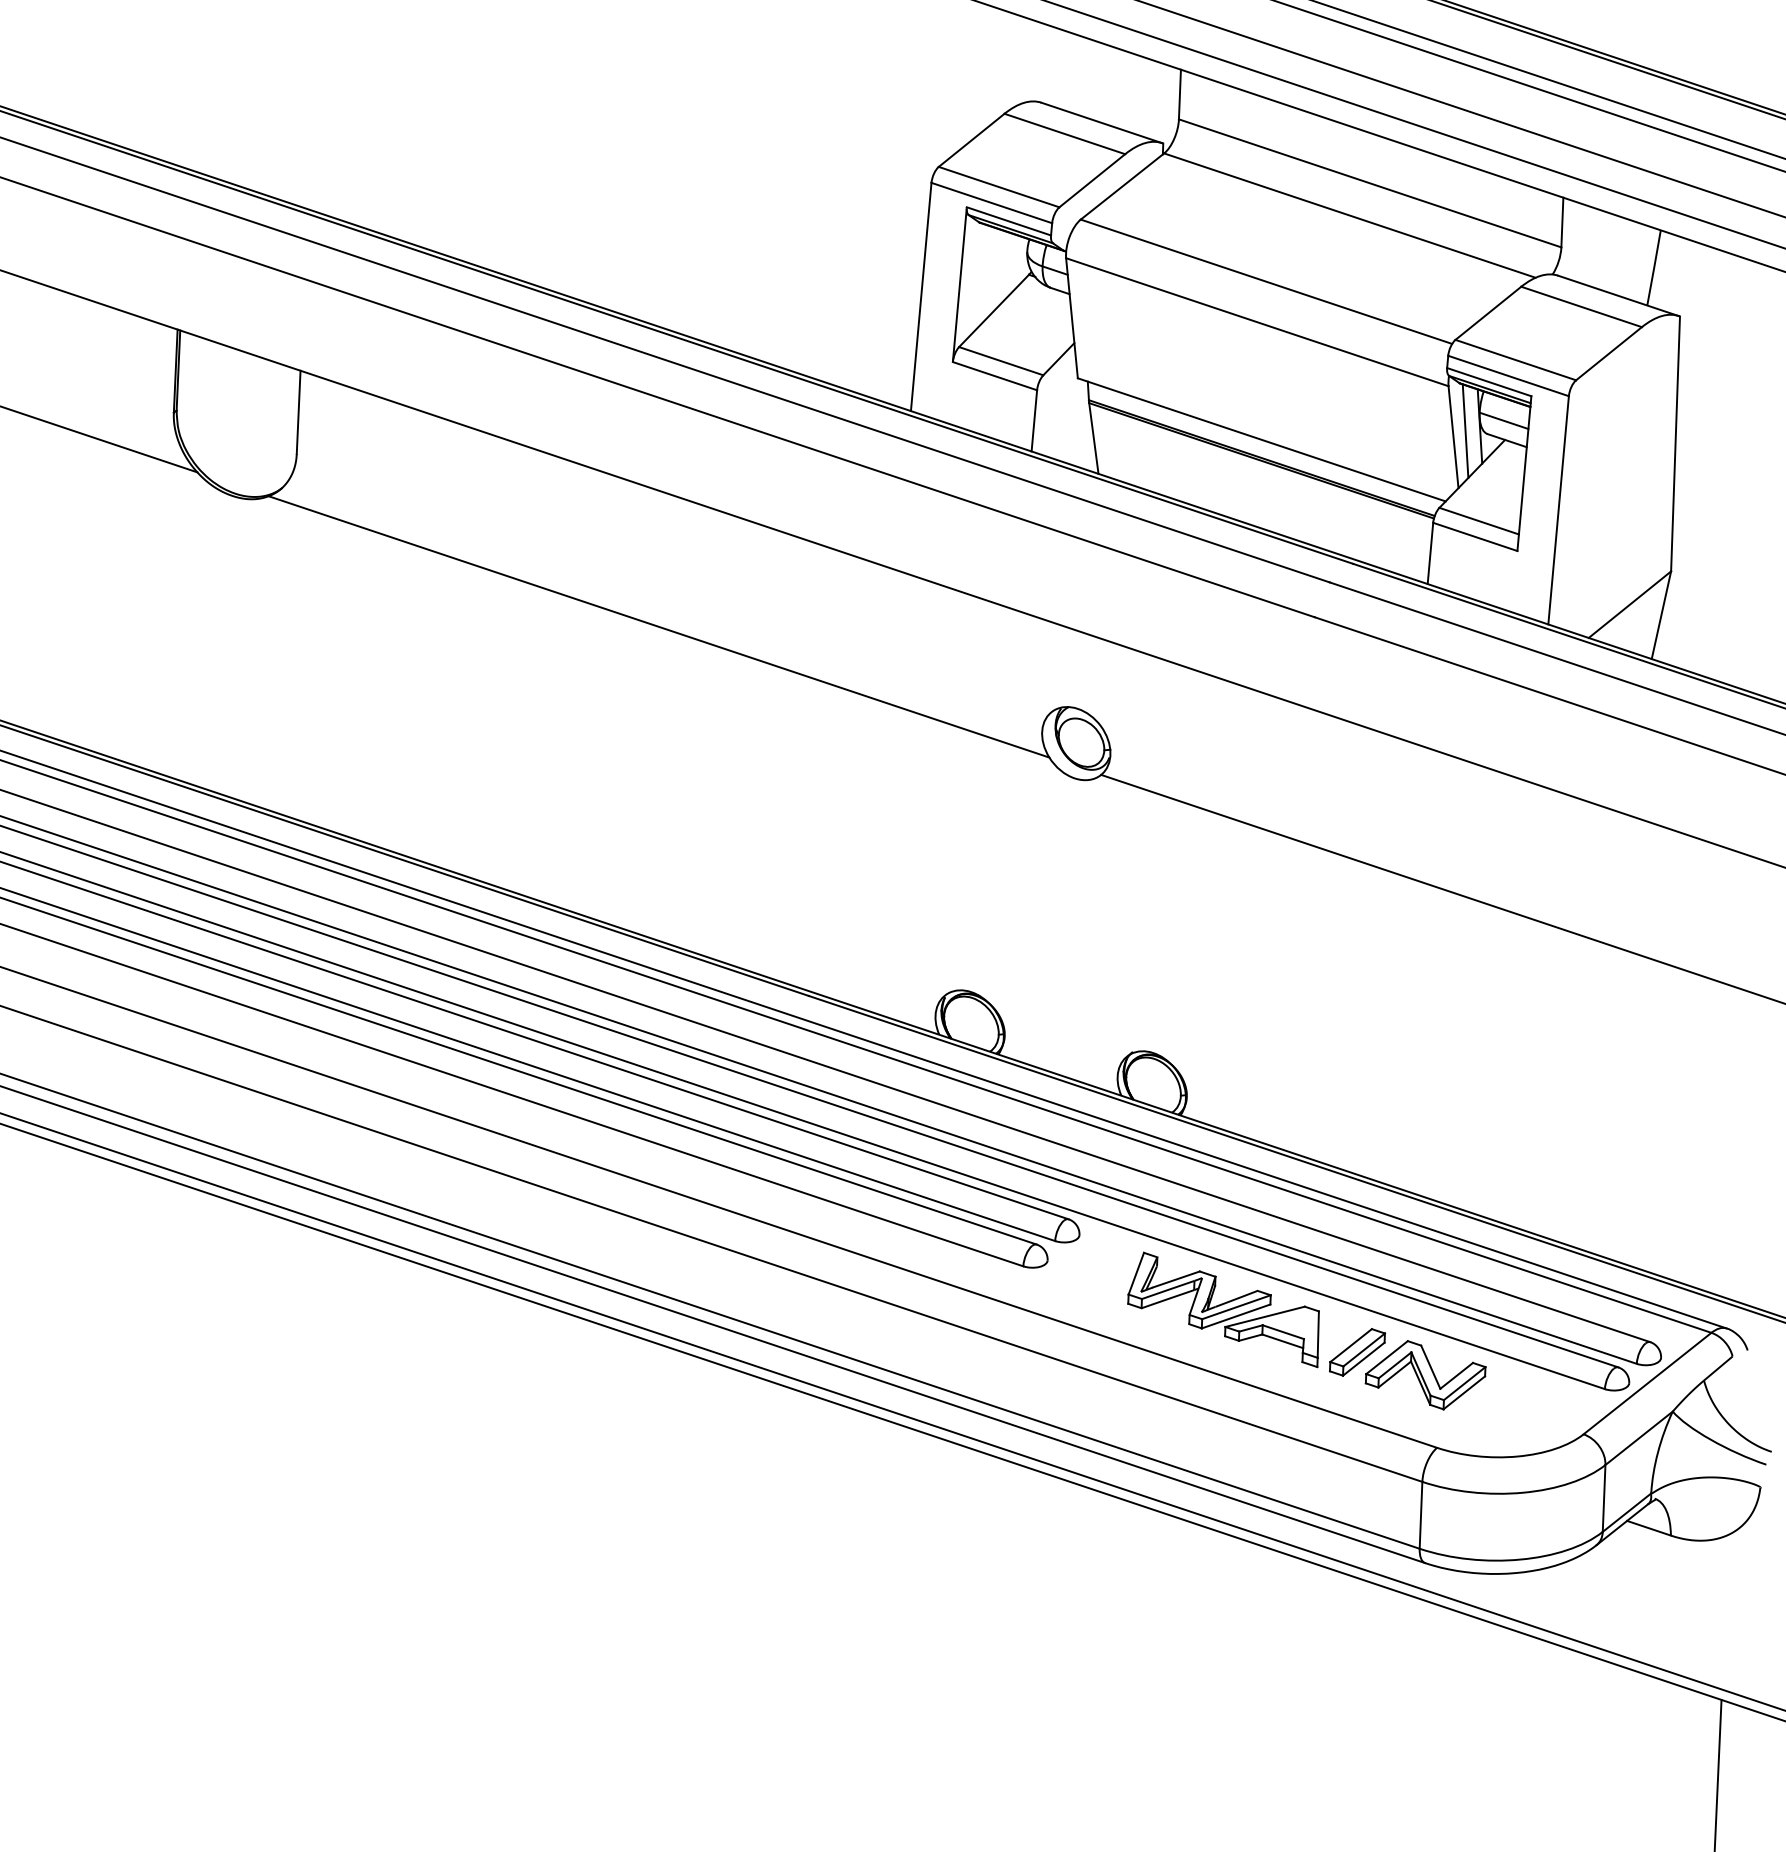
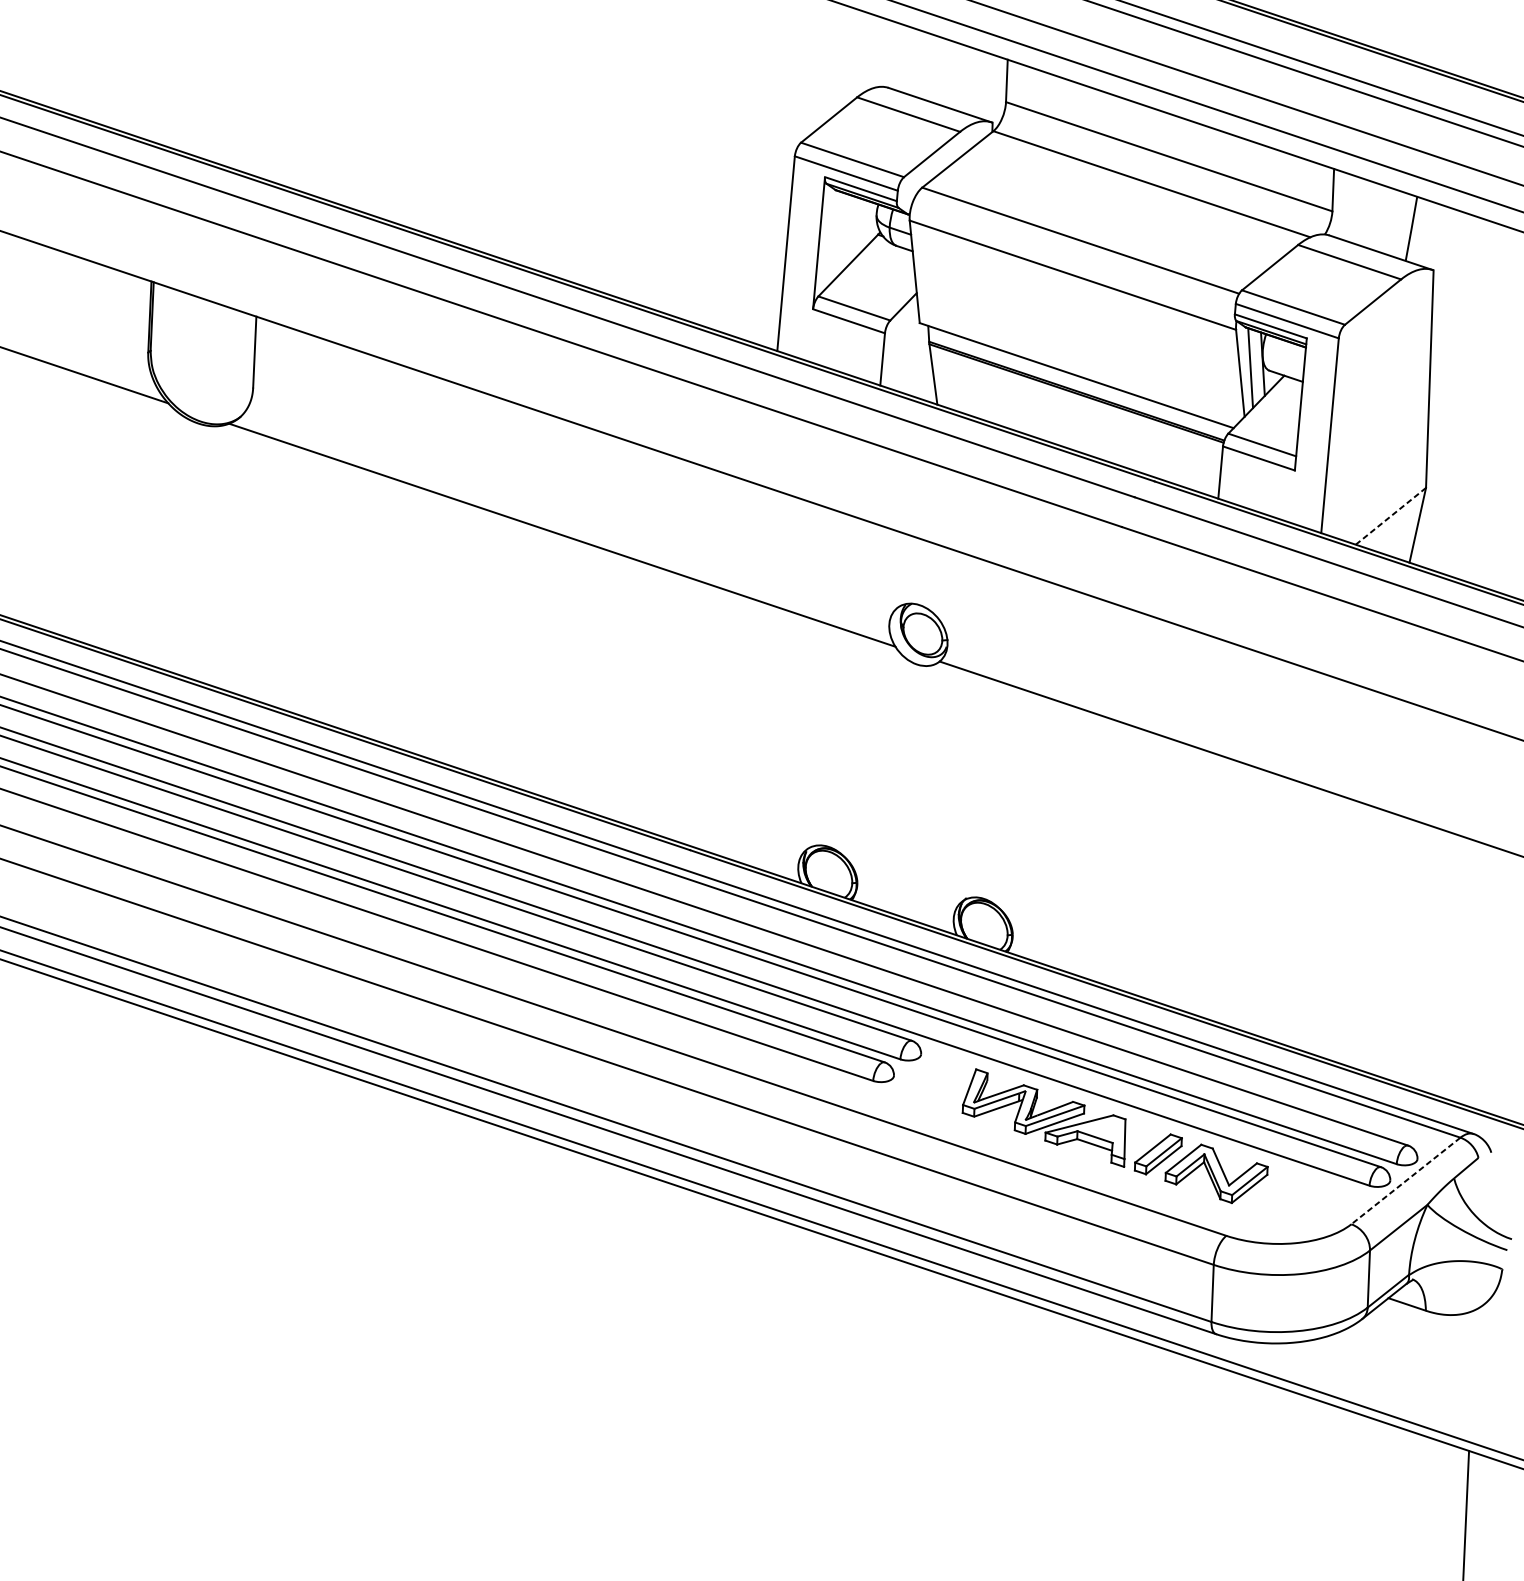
line: (1503, 420) -> (1283, 359), removed
line: (1629, 604) -> (1390, 516), solid -> dashed
line: (1647, 1383) -> (1405, 1180), solid -> dashed

